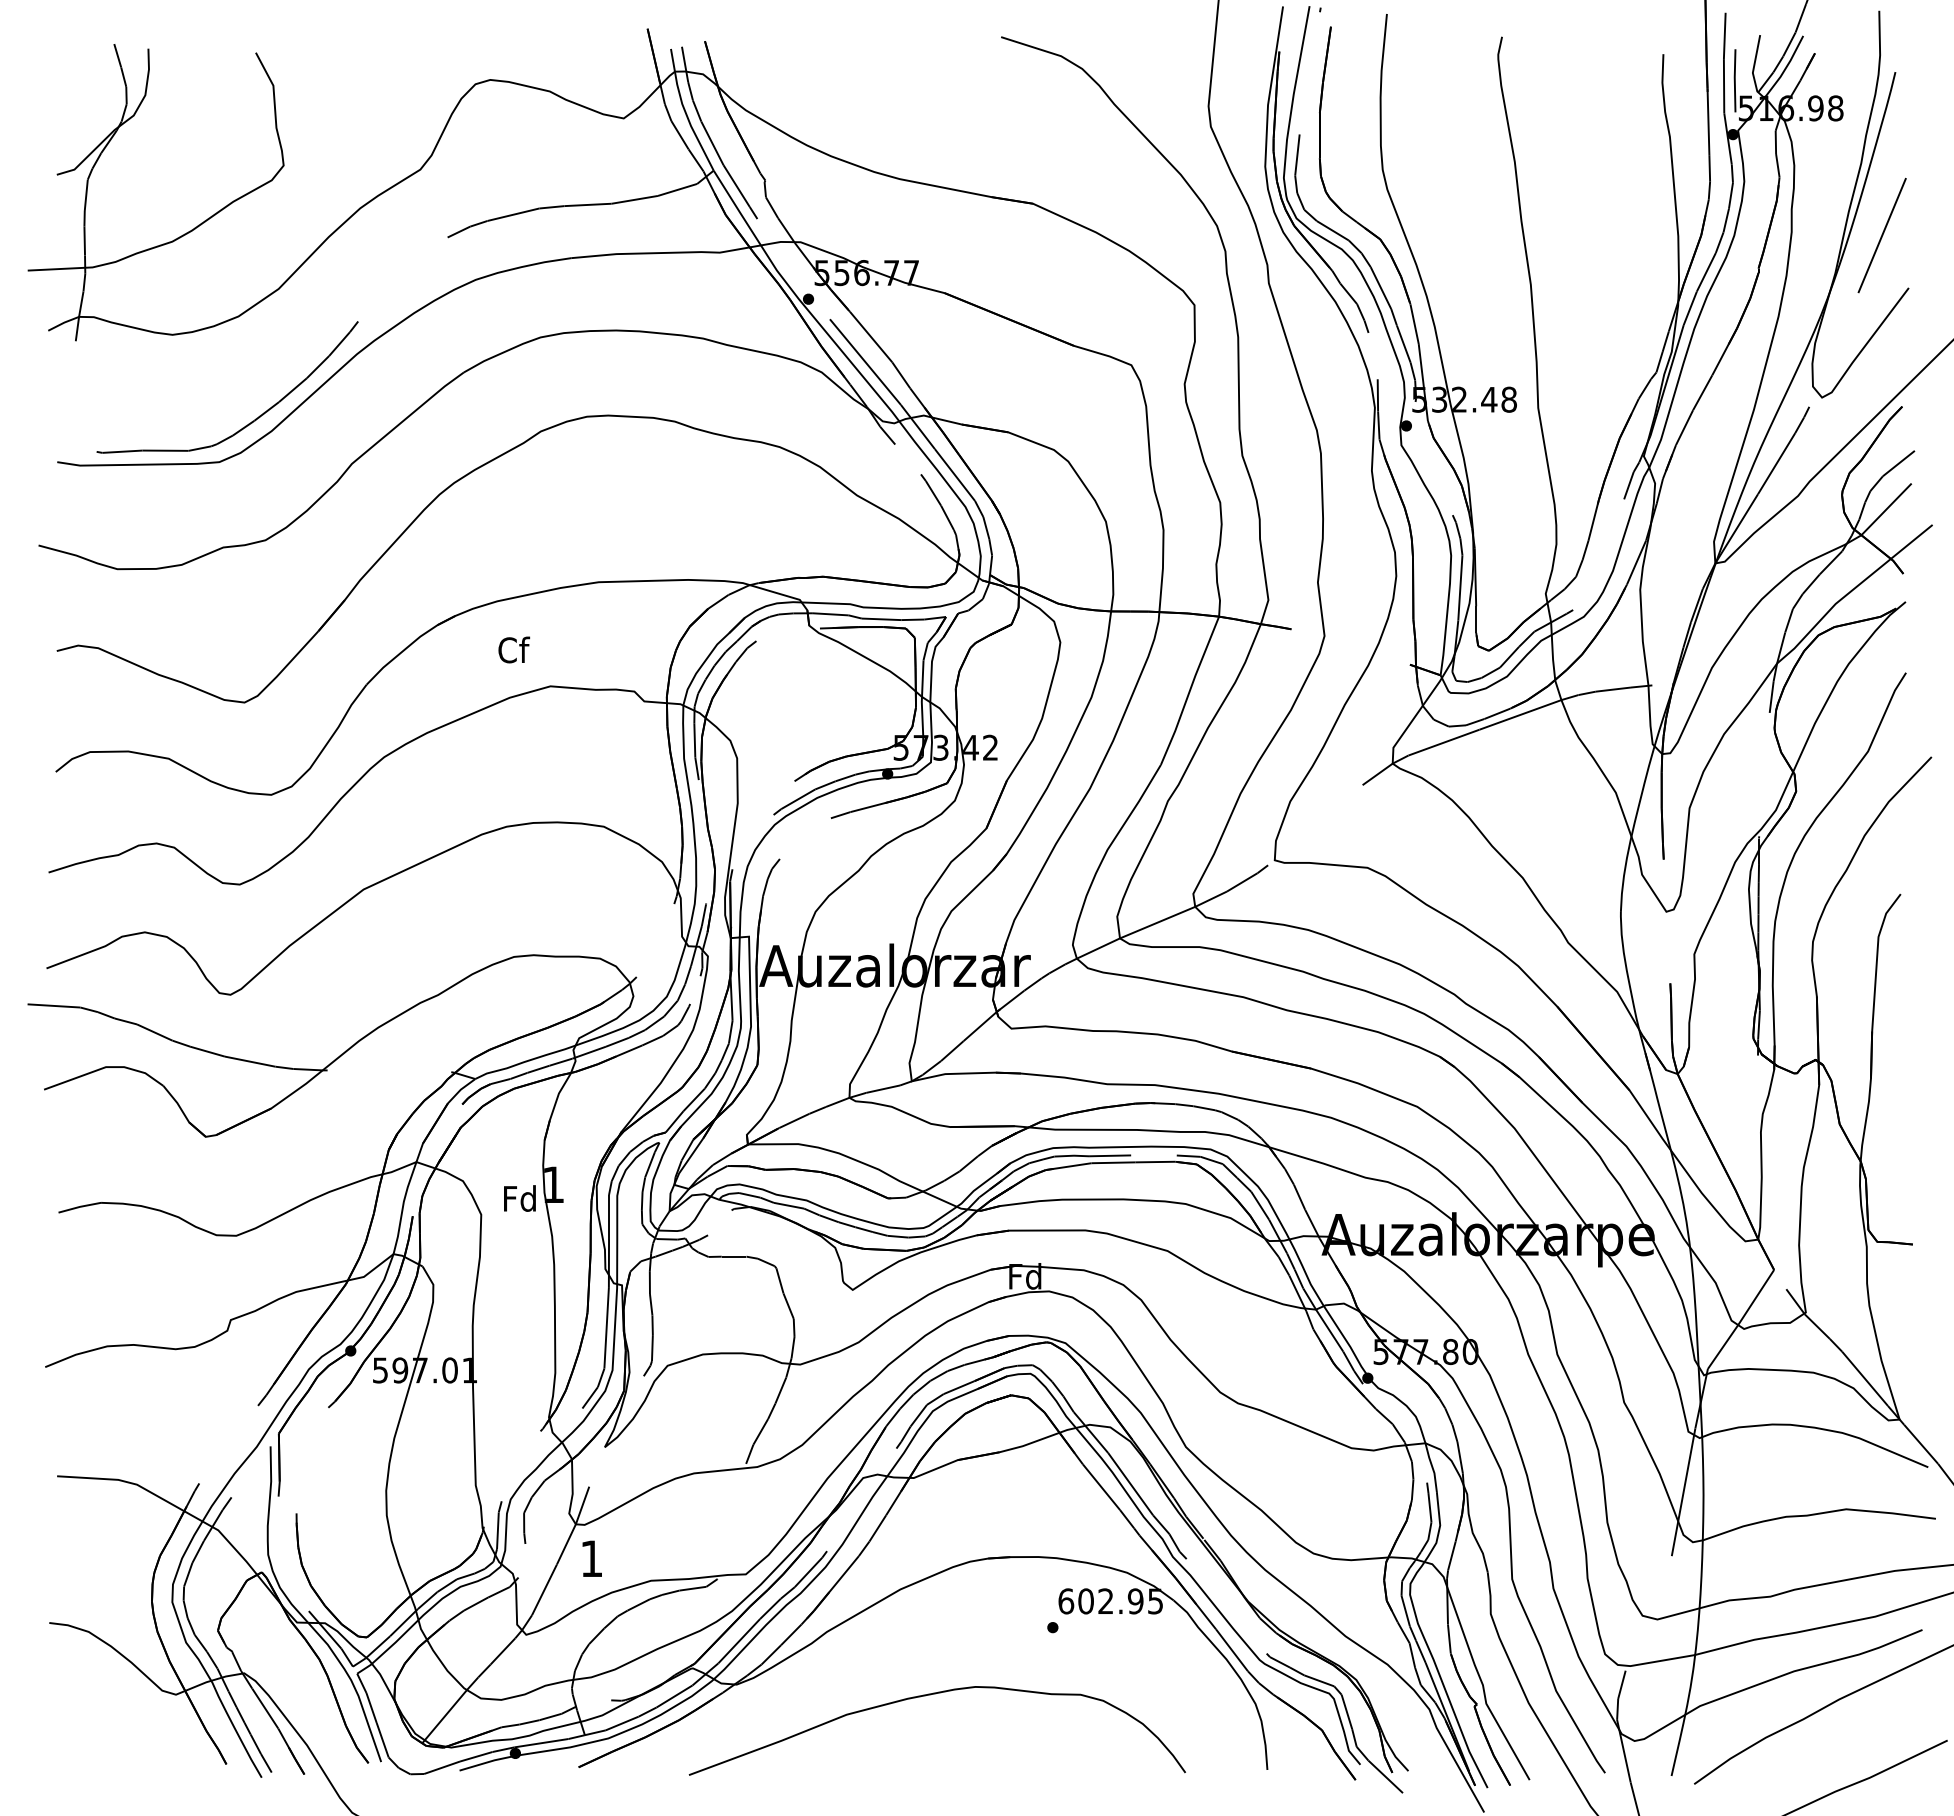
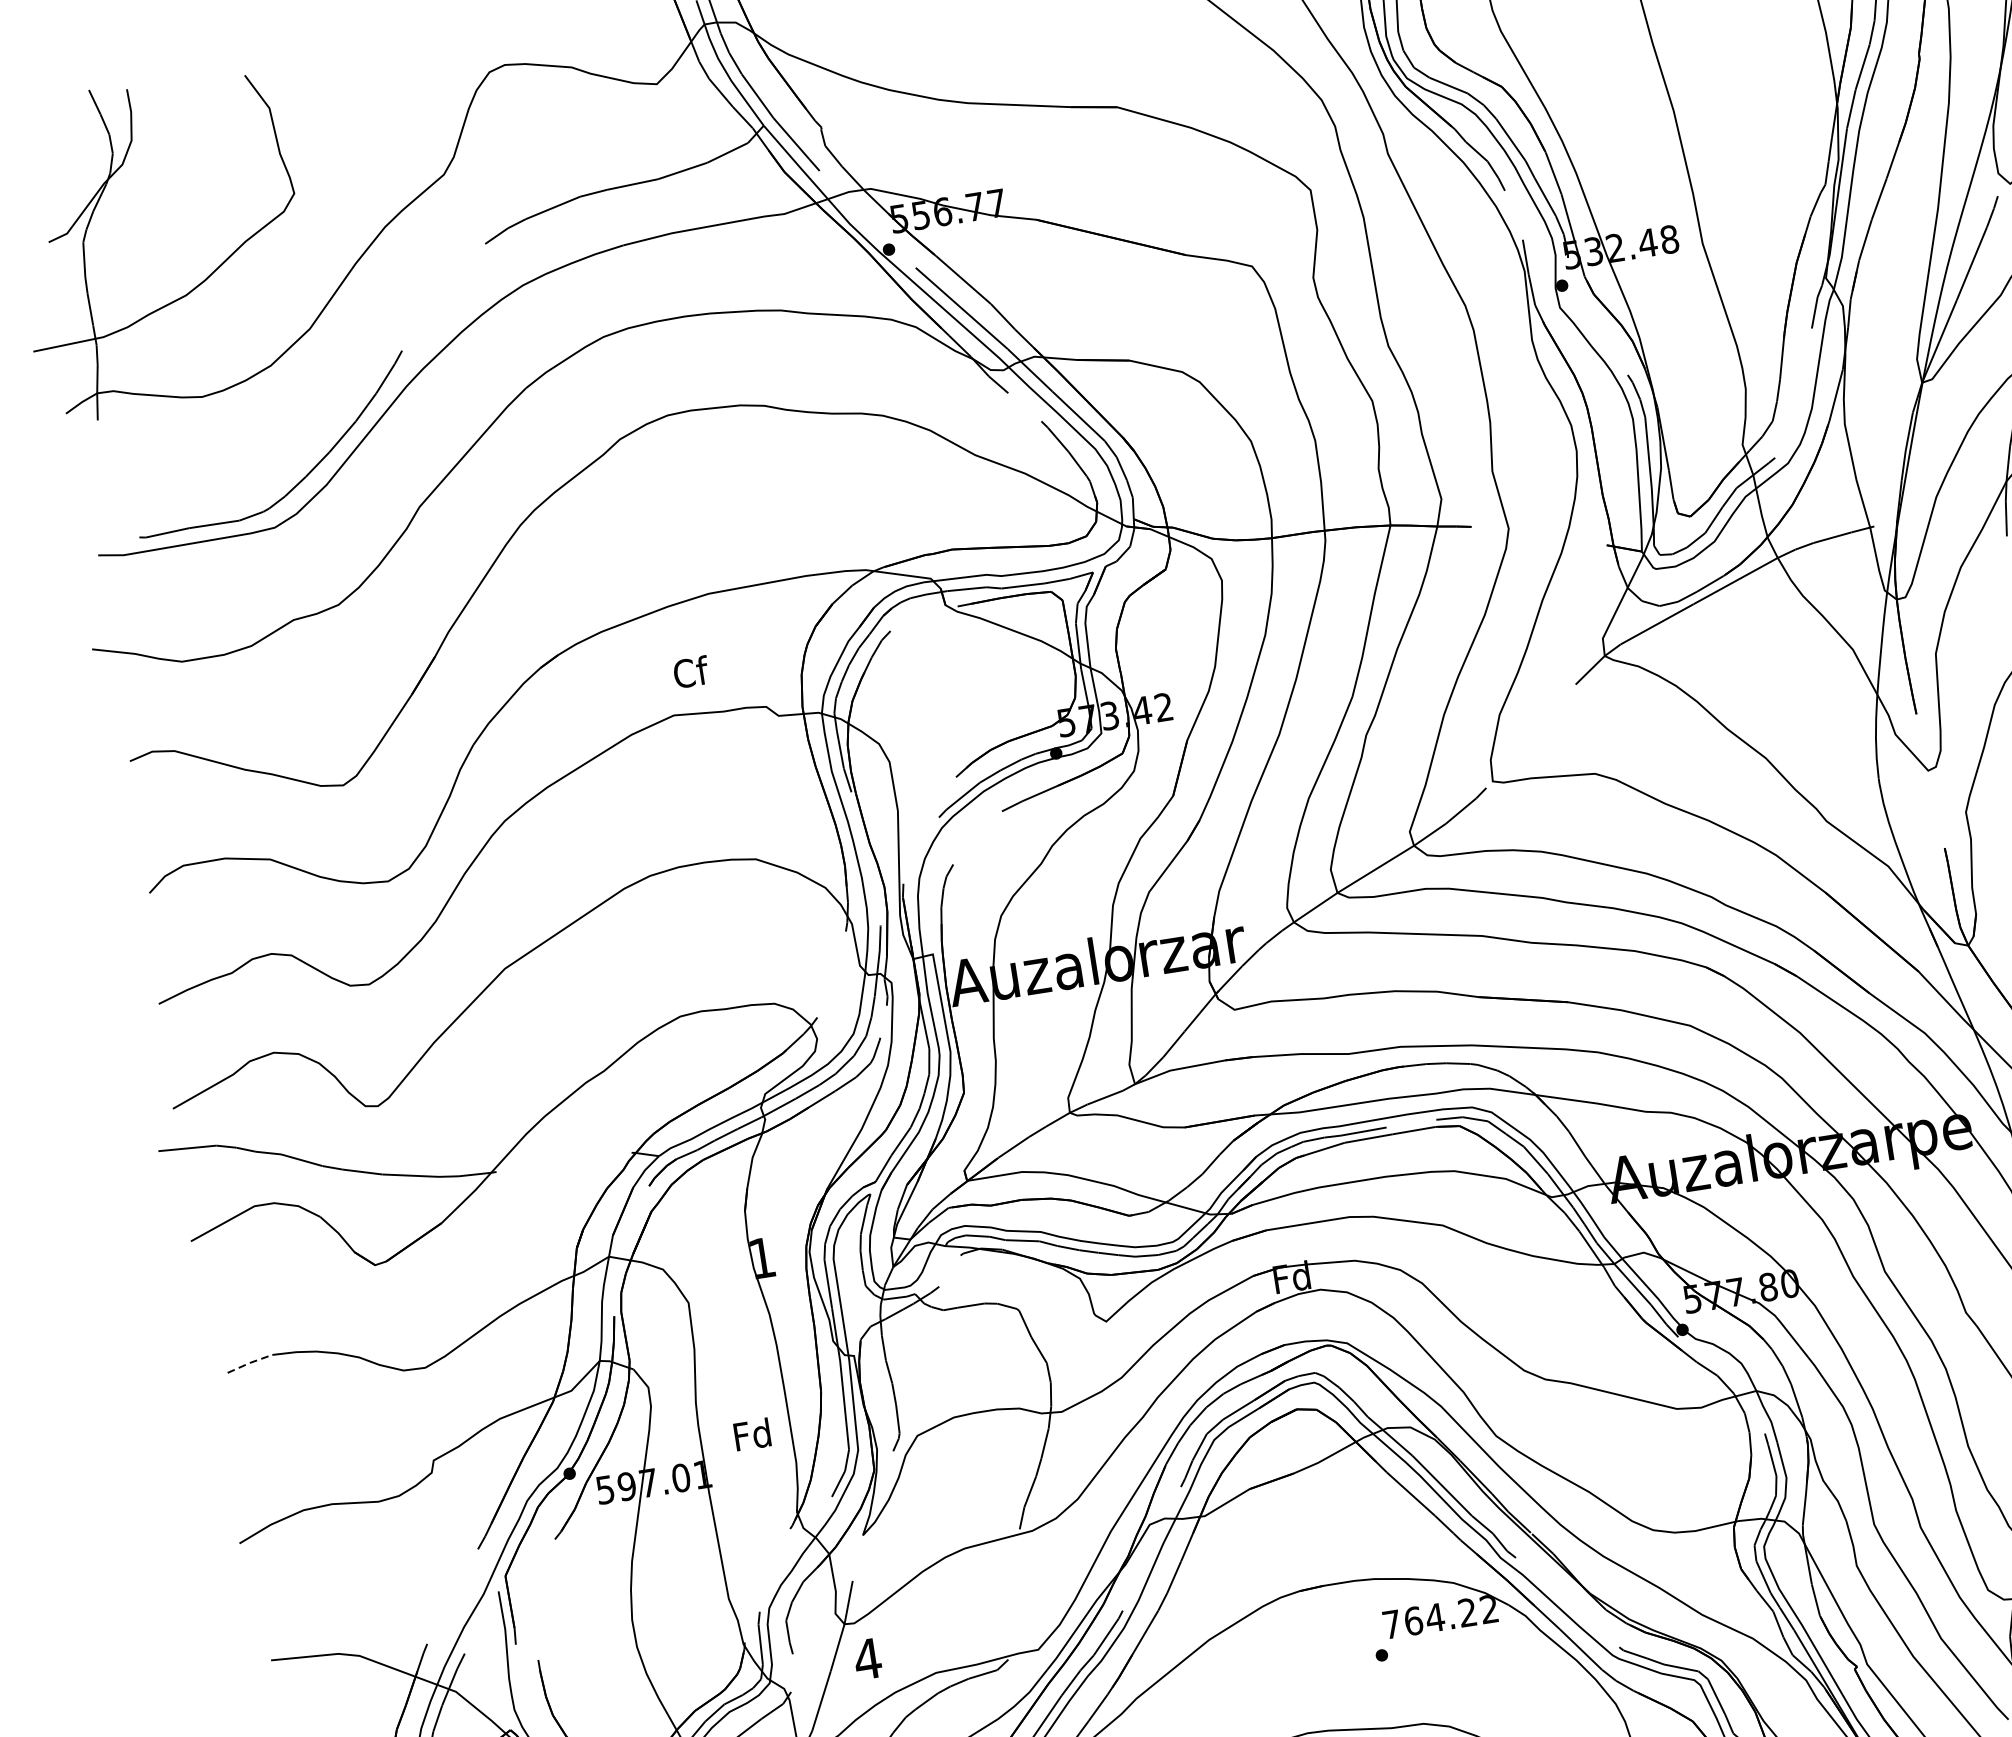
text: (514, 649) -> (691, 671), moved
text: (519, 1198) -> (751, 1434), moved
line: (79, 1206) -> (249, 1362), solid -> dashed
text: (591, 1558) -> (867, 1658), 1 -> 4
text: (1110, 1601) -> (1440, 1617), 602.95 -> 764.22

